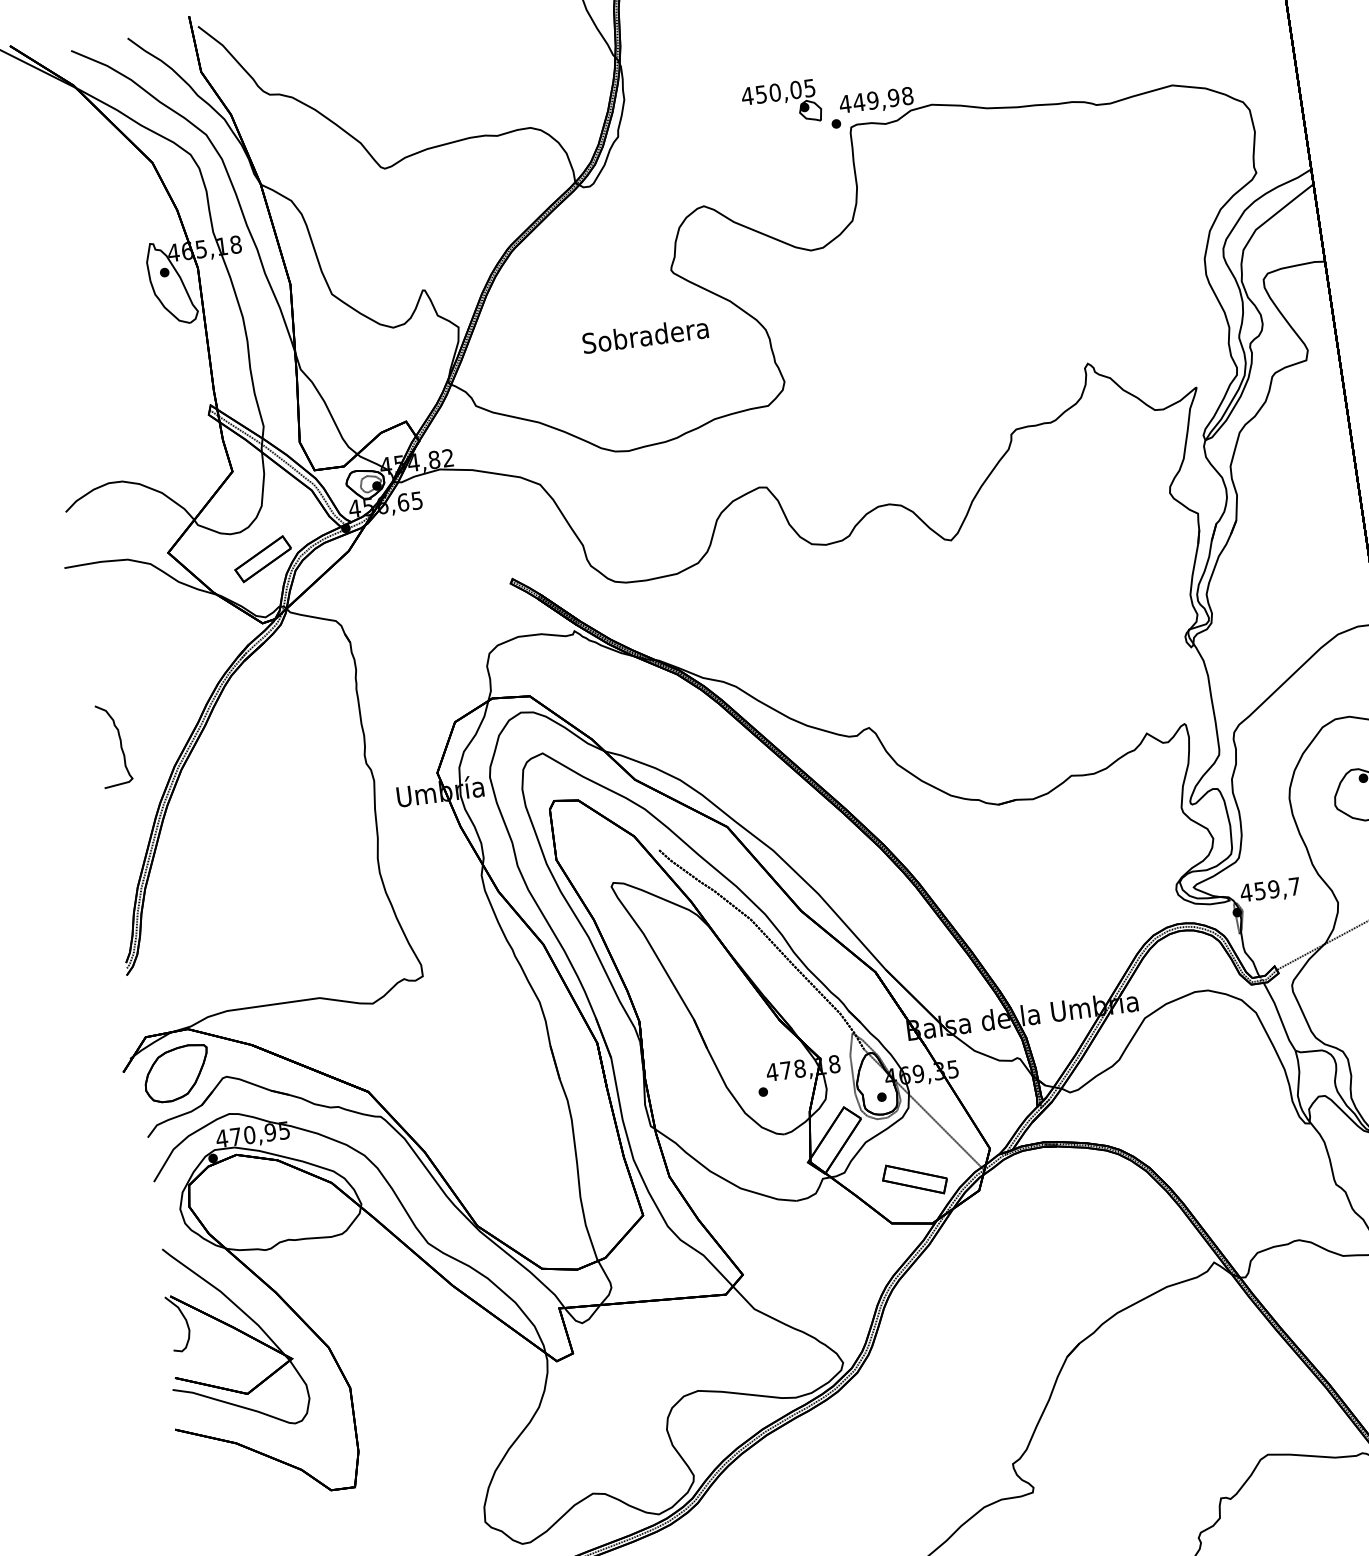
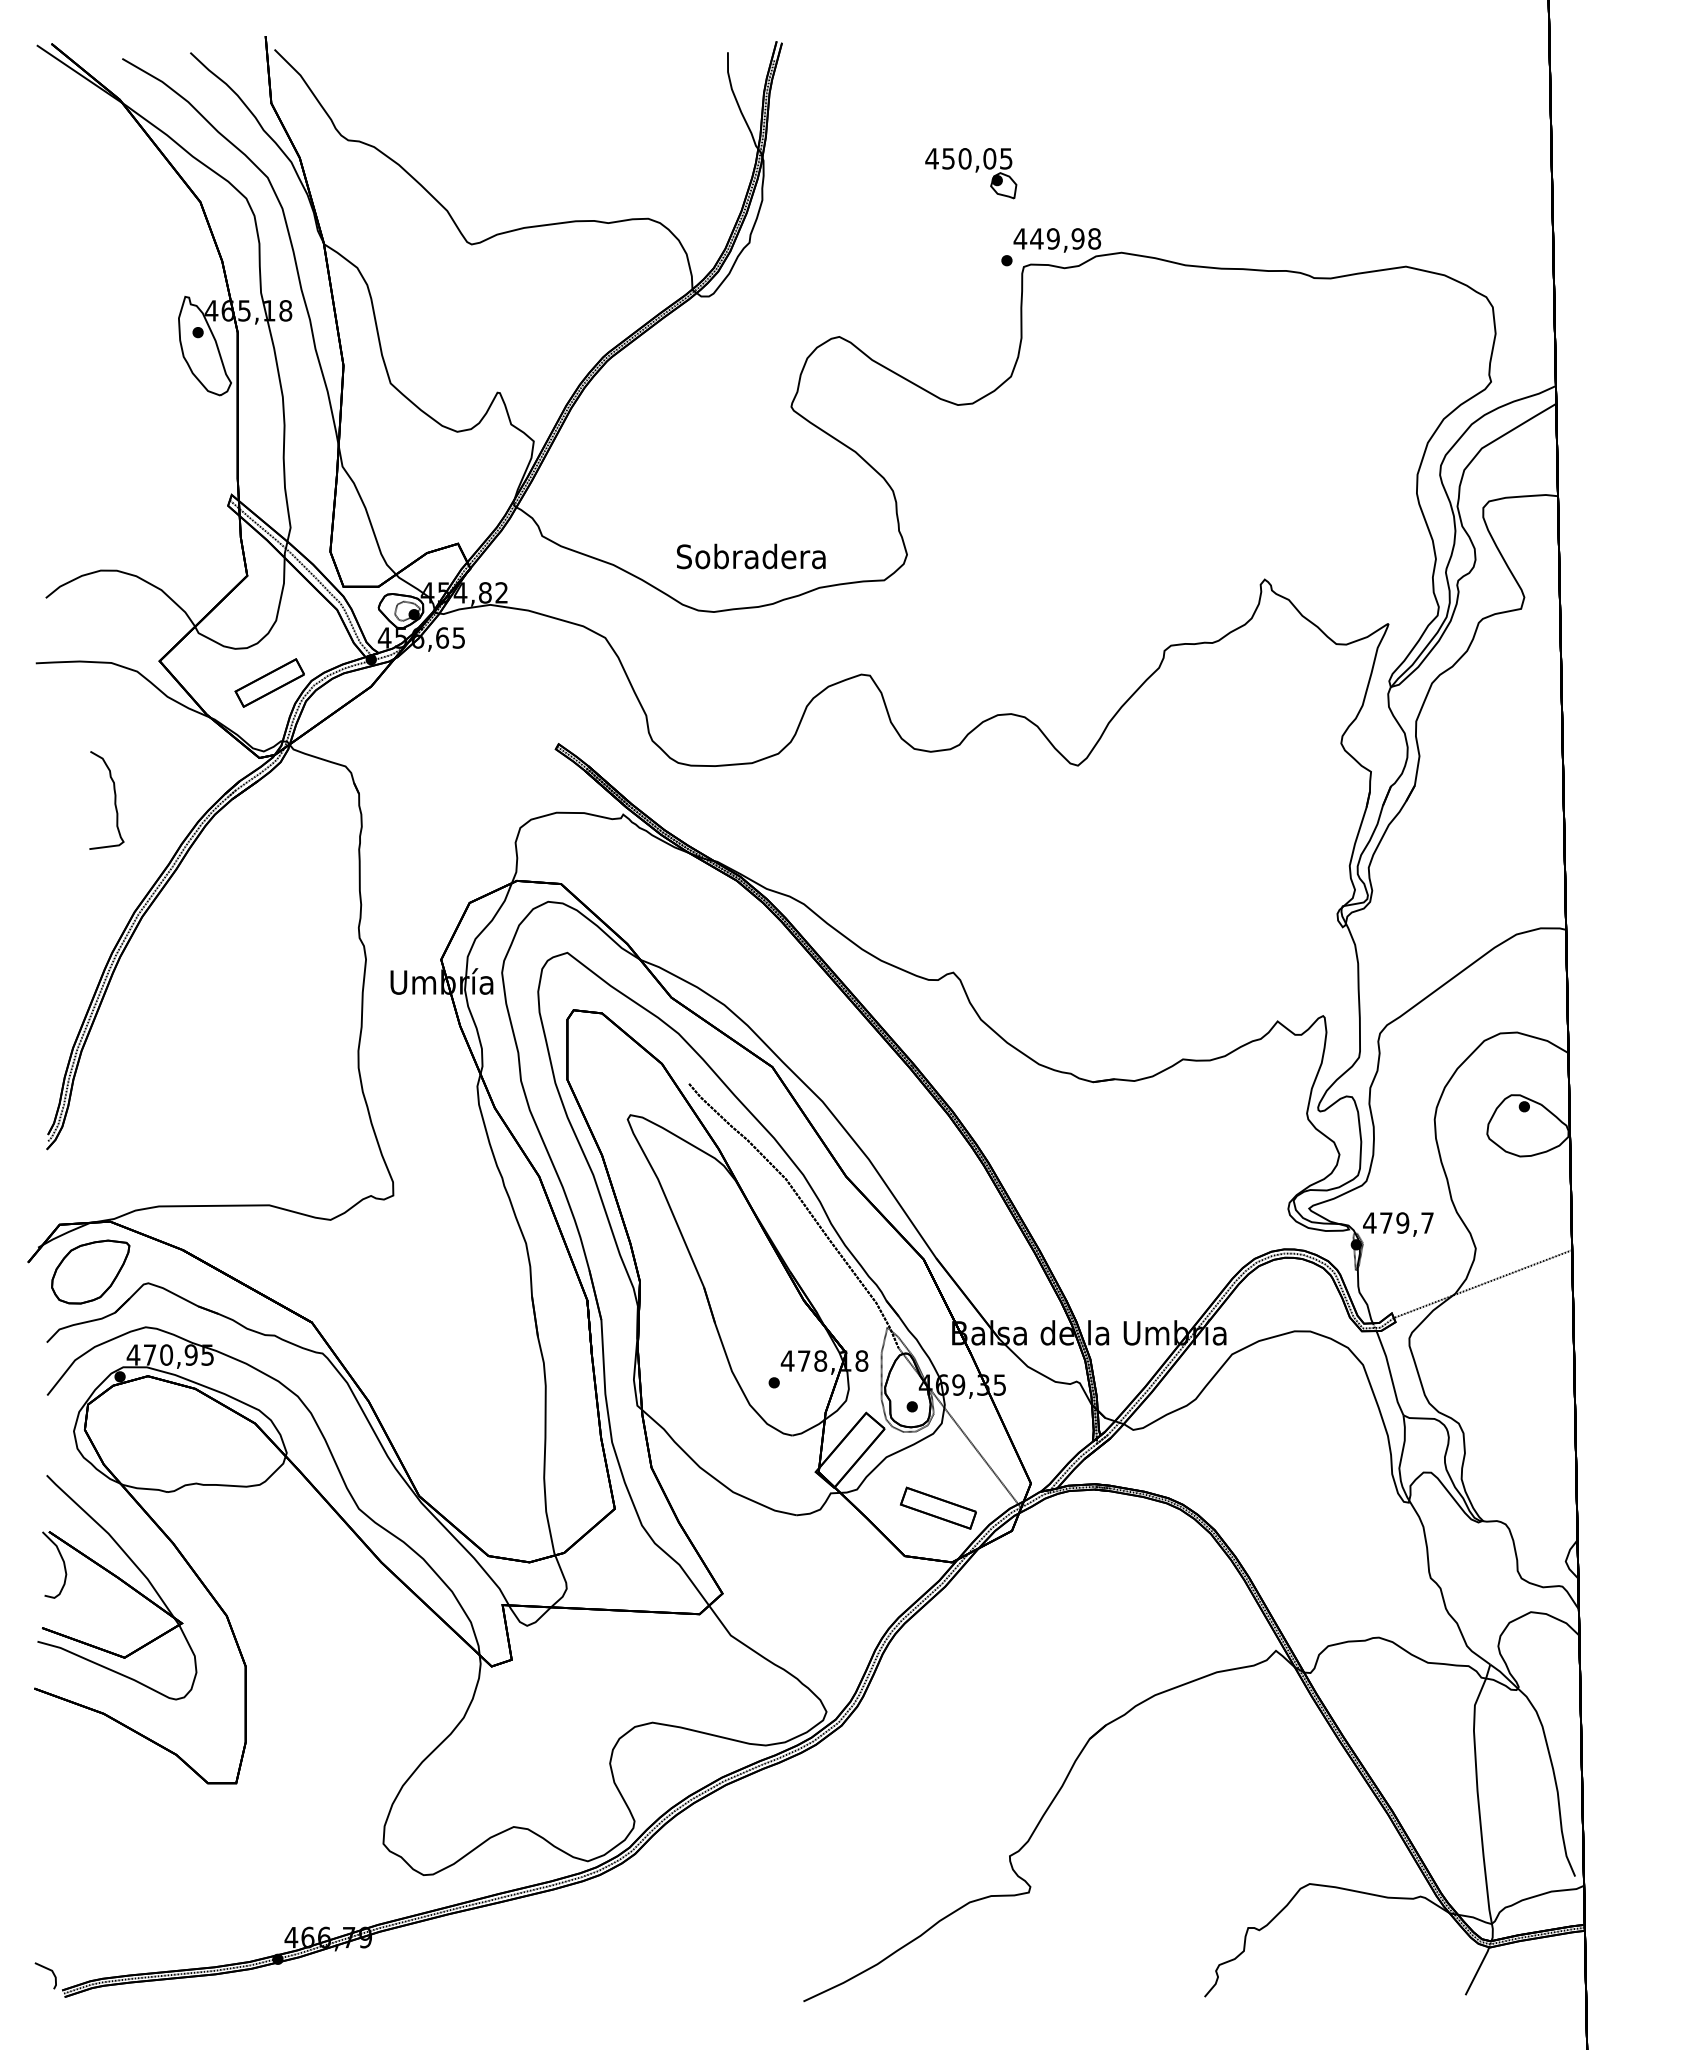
part: (782, 104) -> (971, 173), moved
text: (645, 335) -> (751, 556), moved
part: (120, 744) -> (114, 800), moved
text: (1260, 890) -> (1386, 1222), 459,7 -> 479,7

